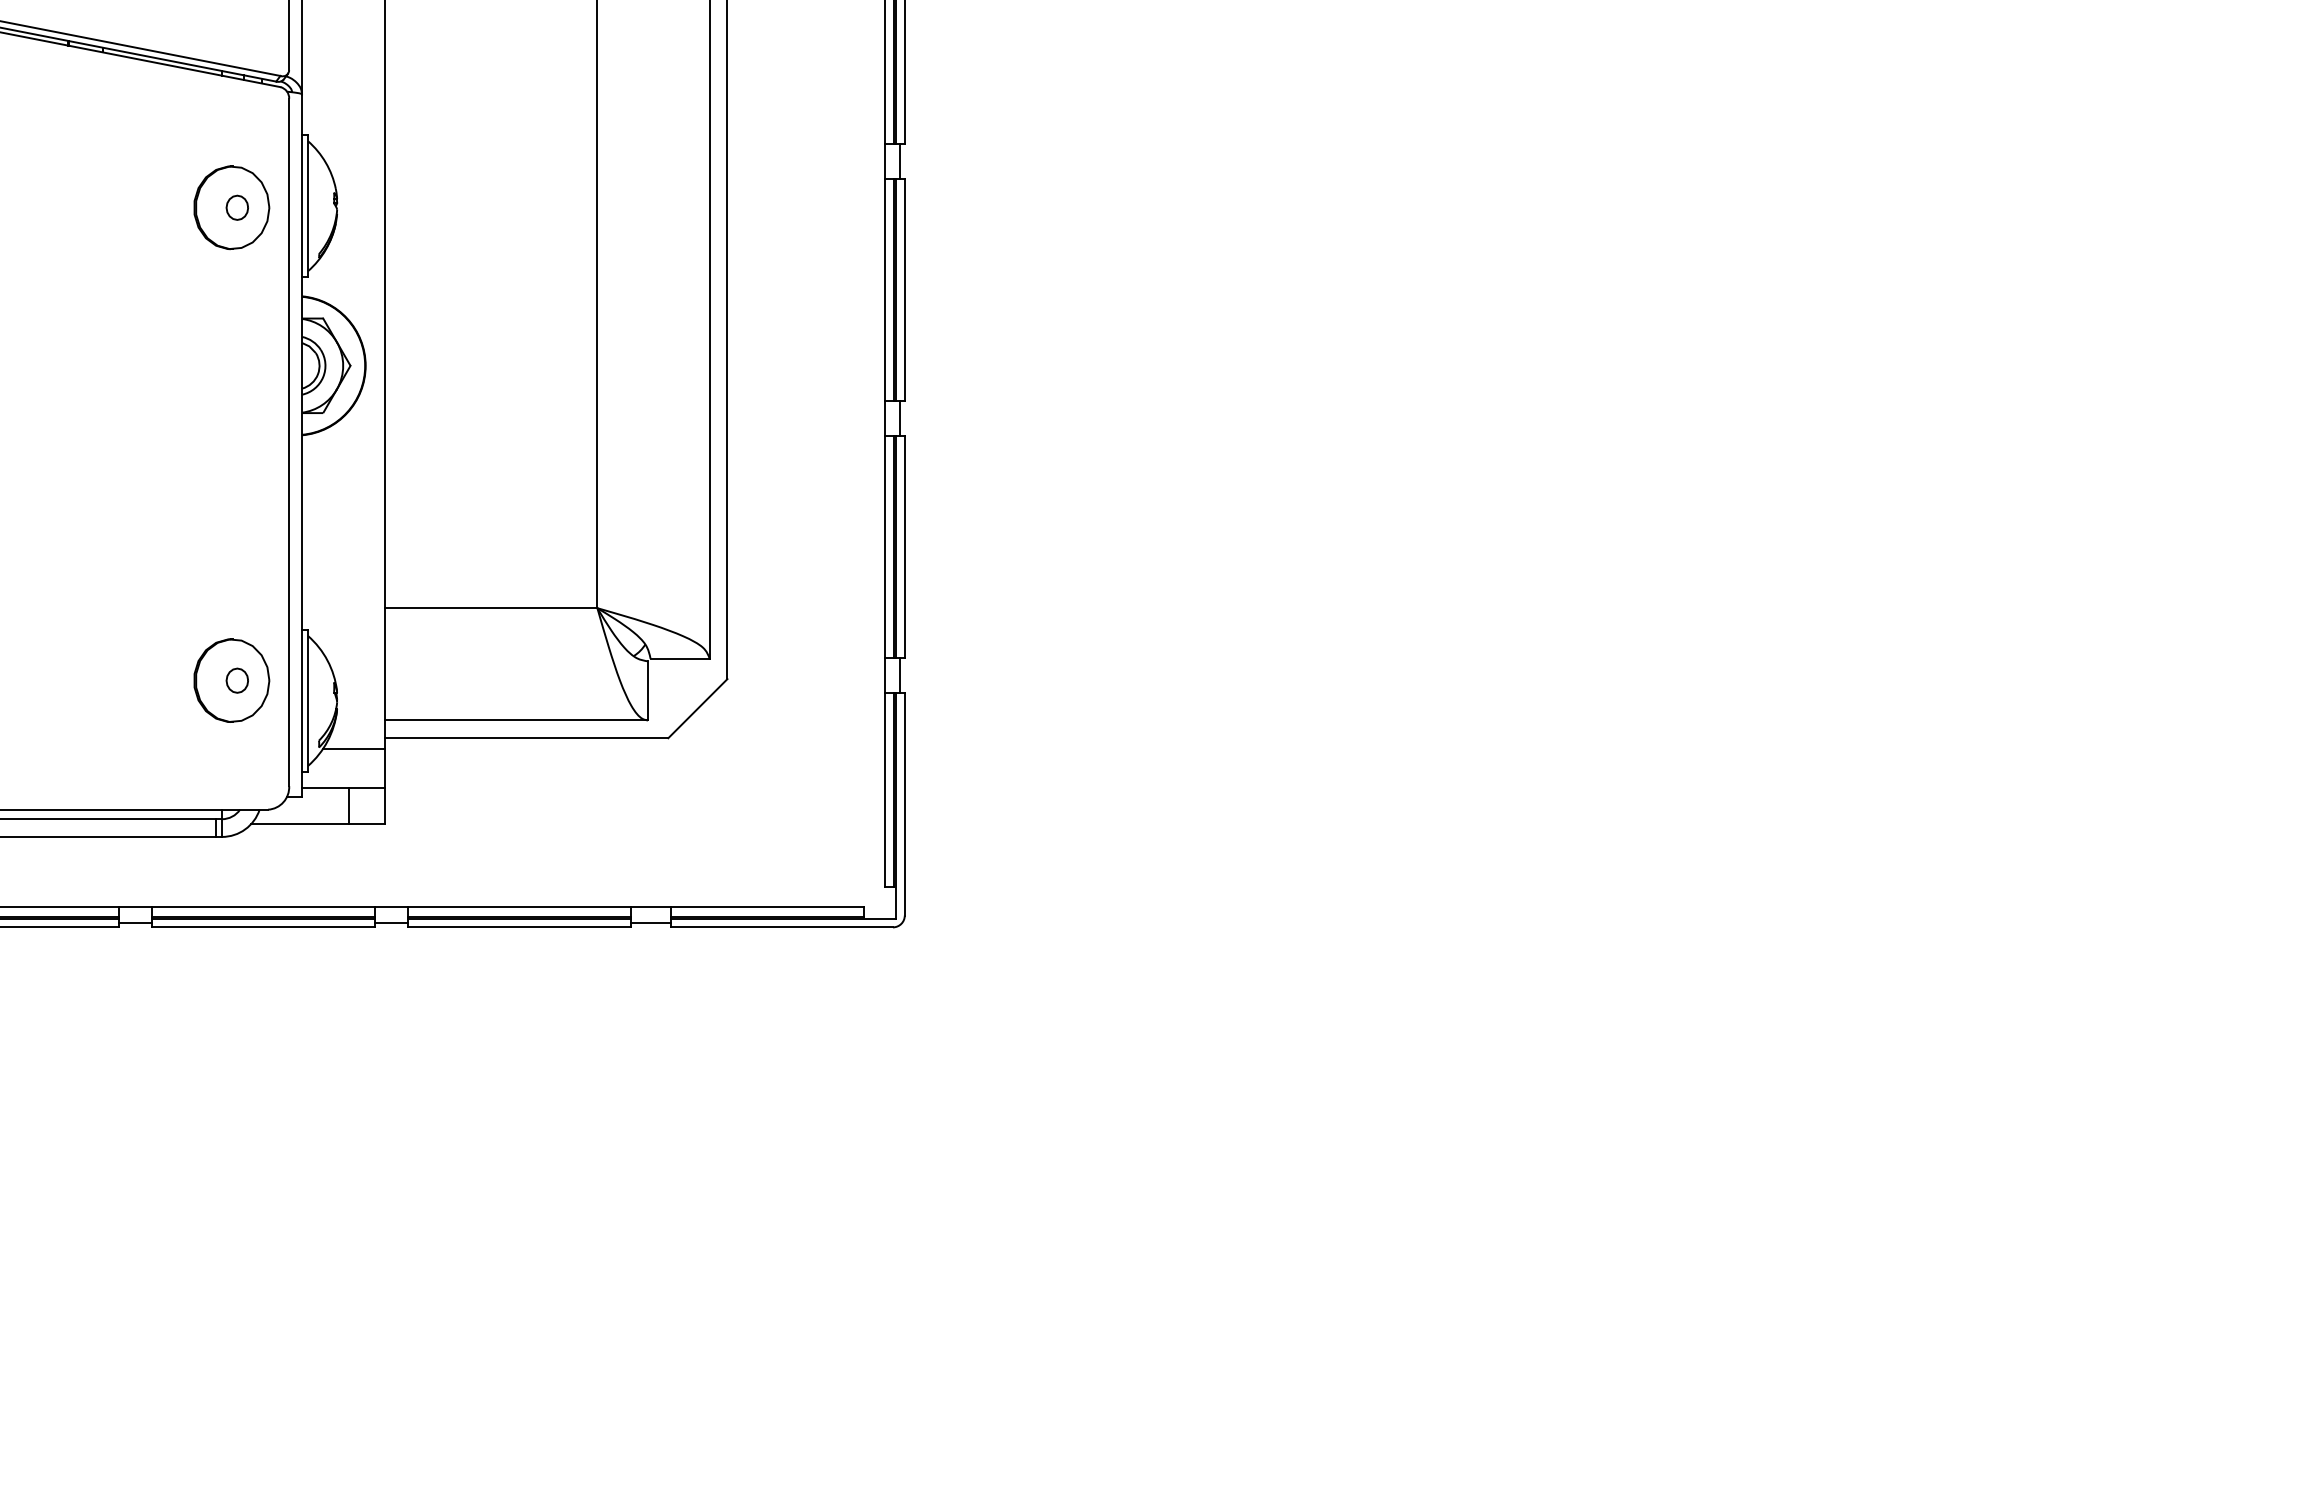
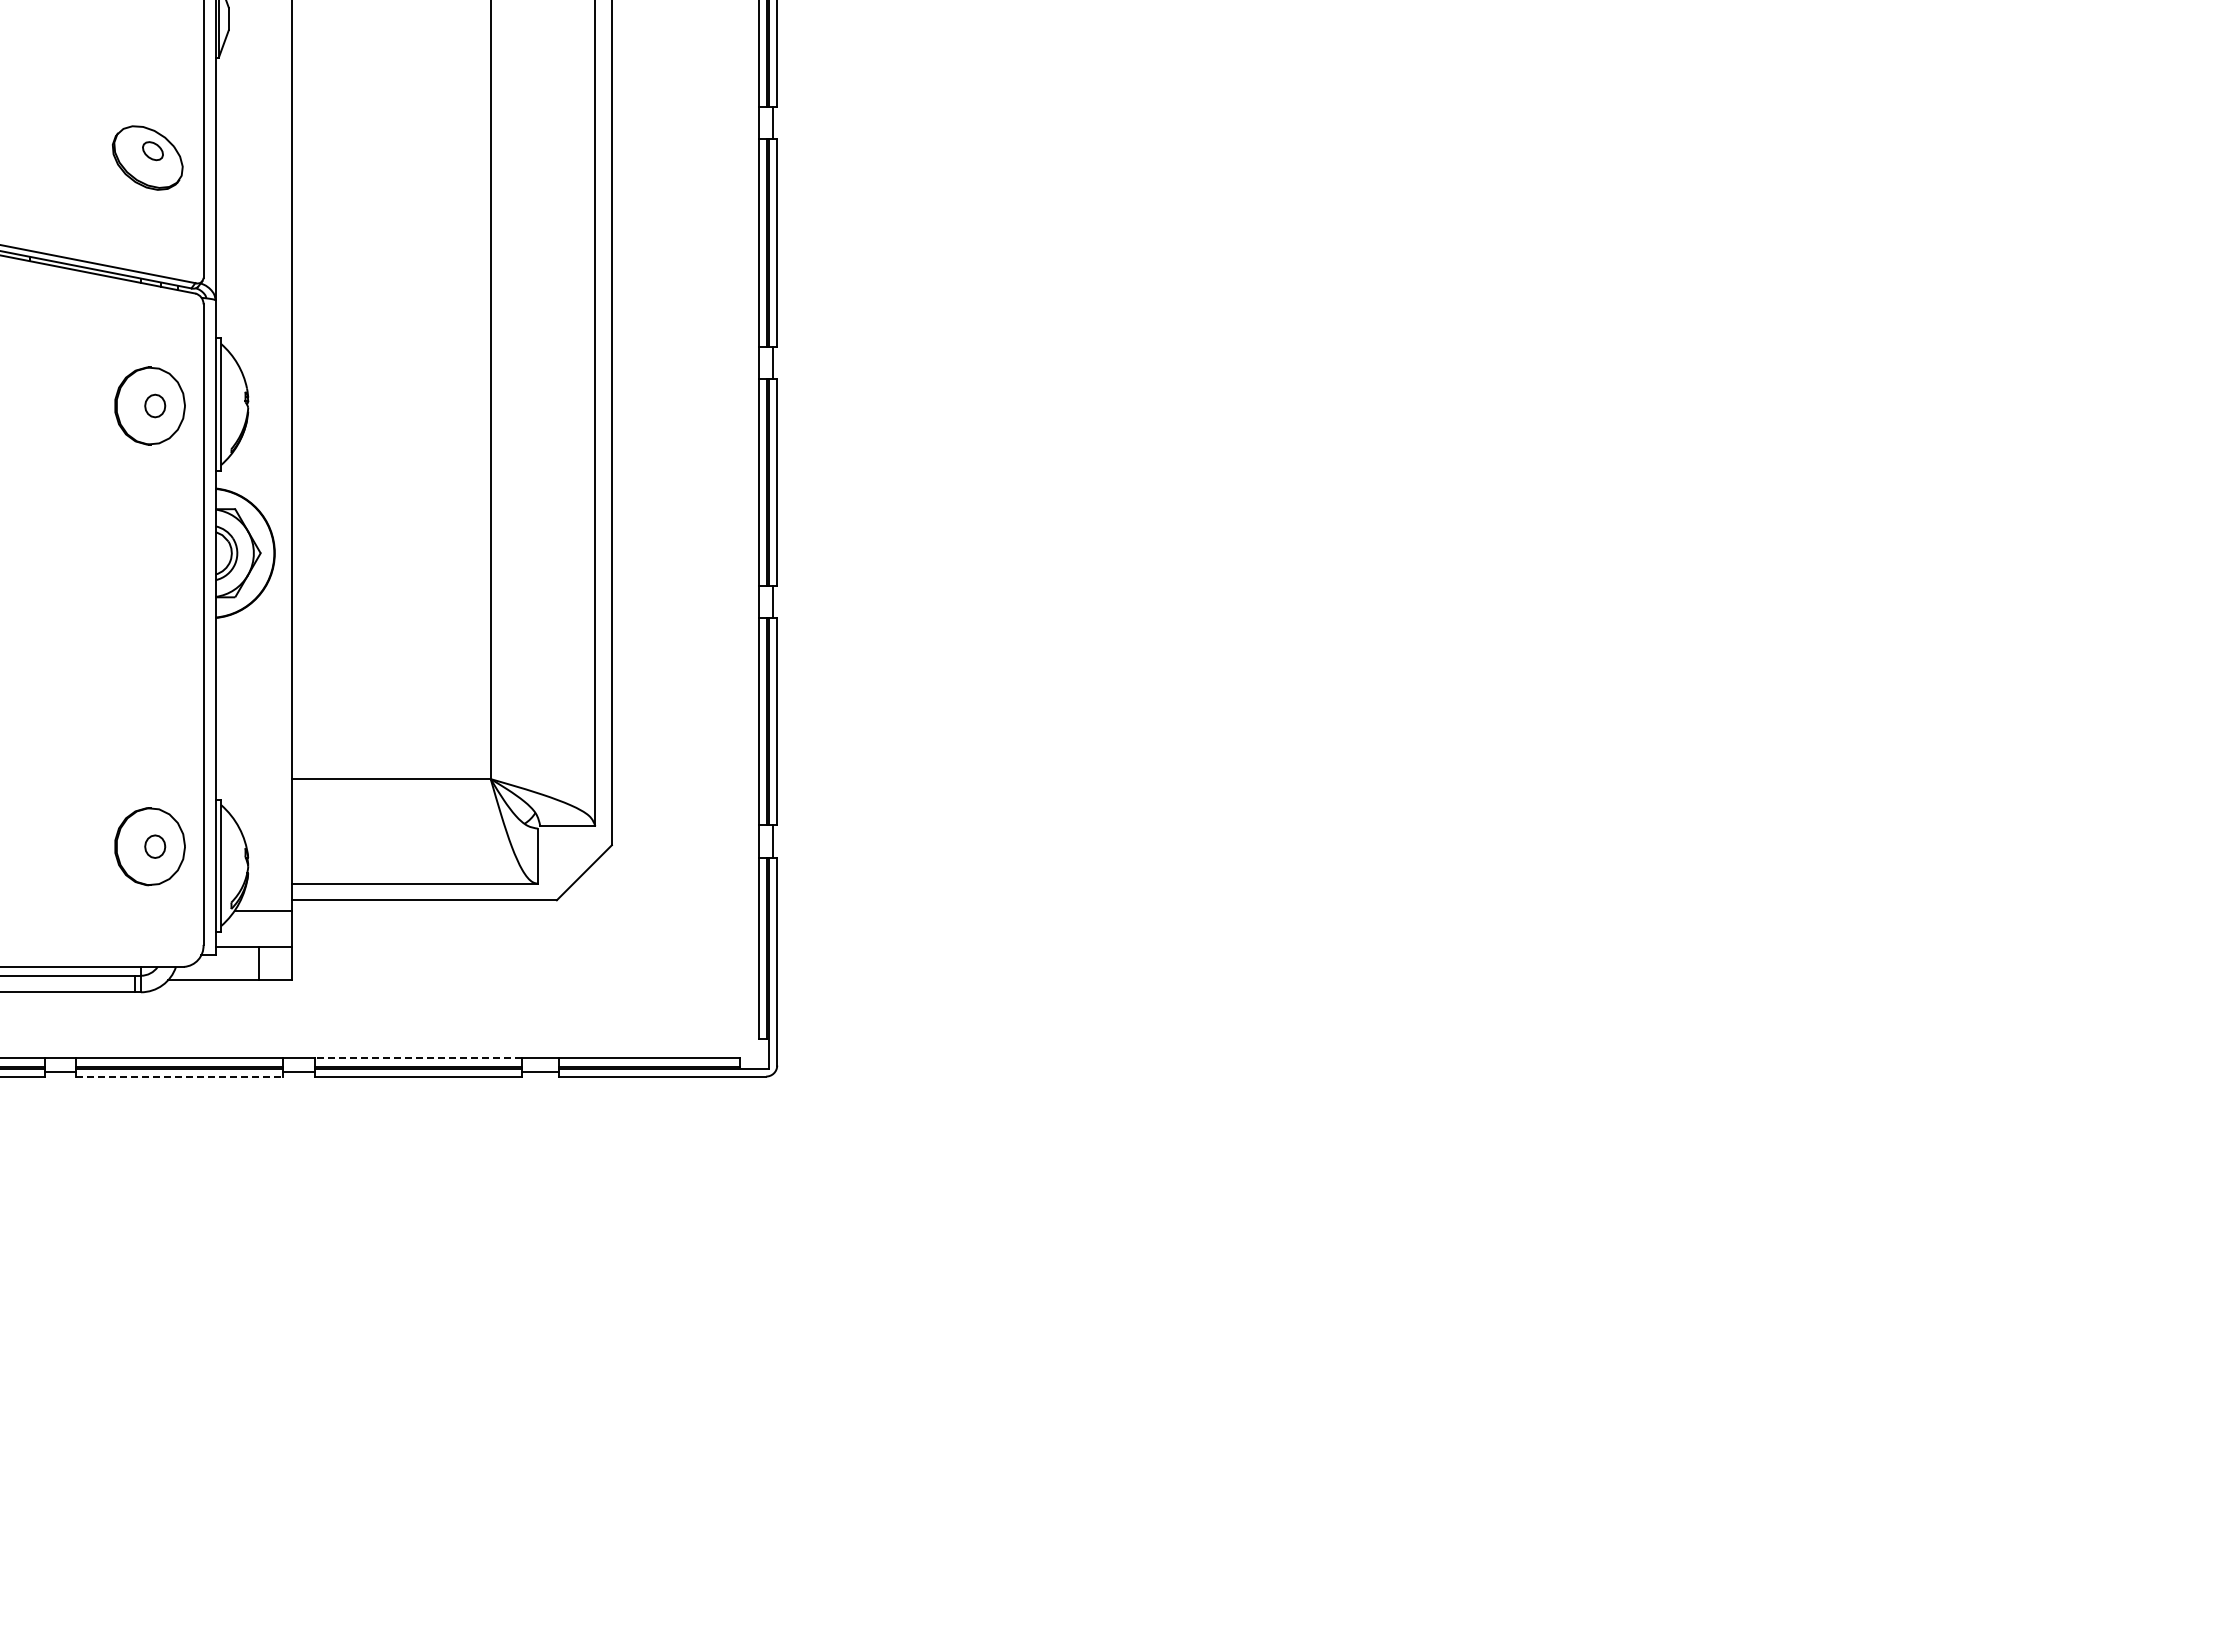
line: (519, 907) -> (418, 1058), solid -> dashed
line: (263, 927) -> (179, 1076), solid -> dashed

